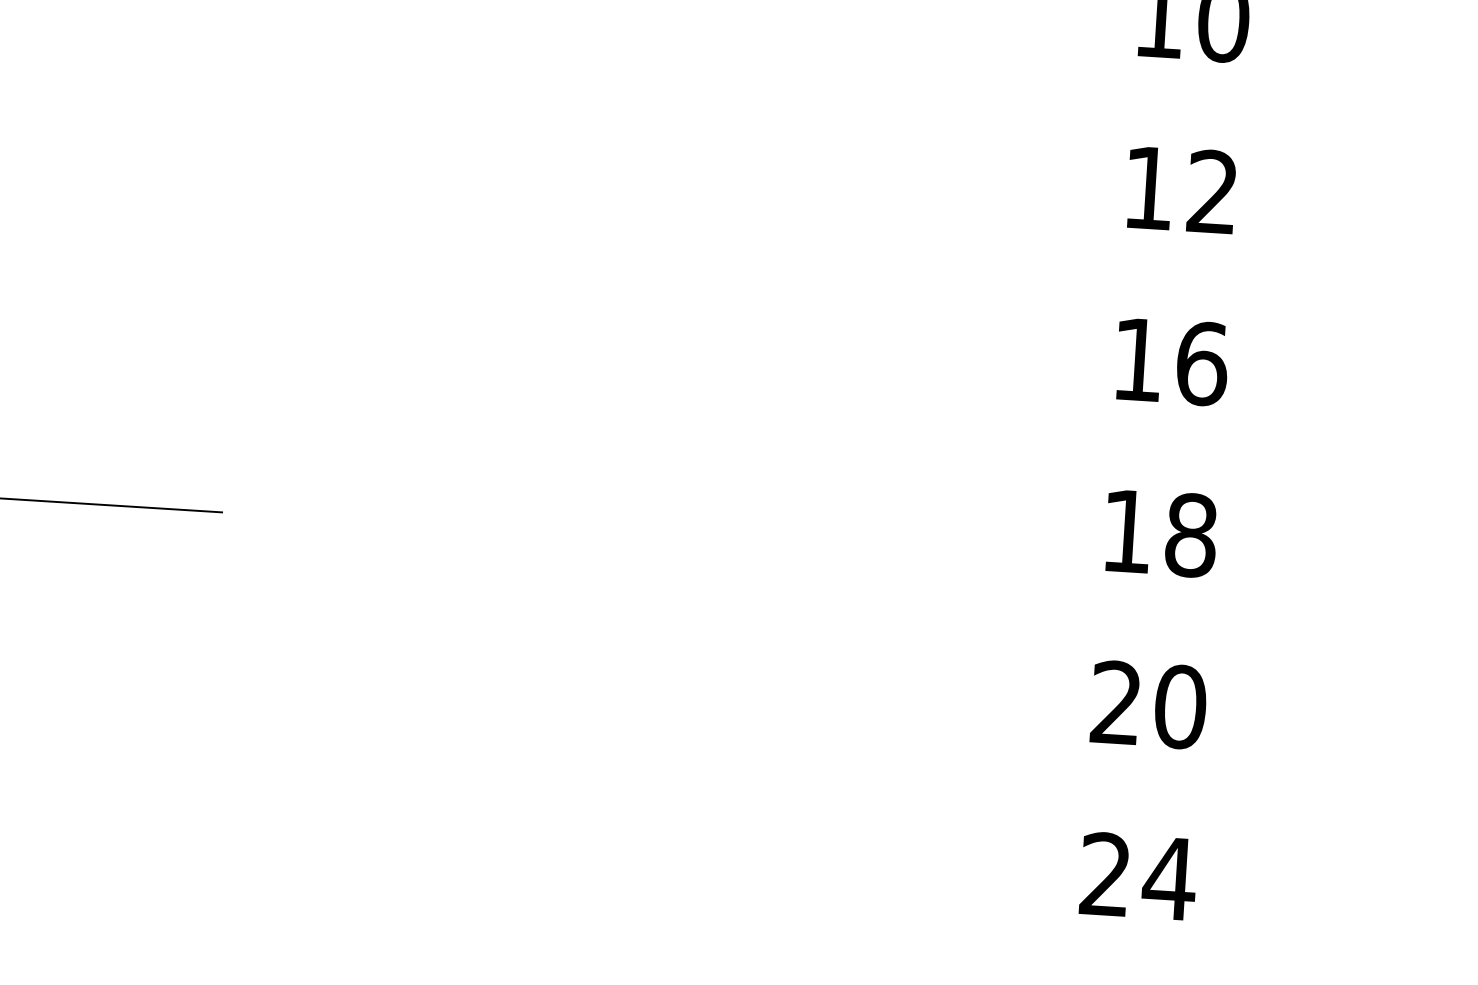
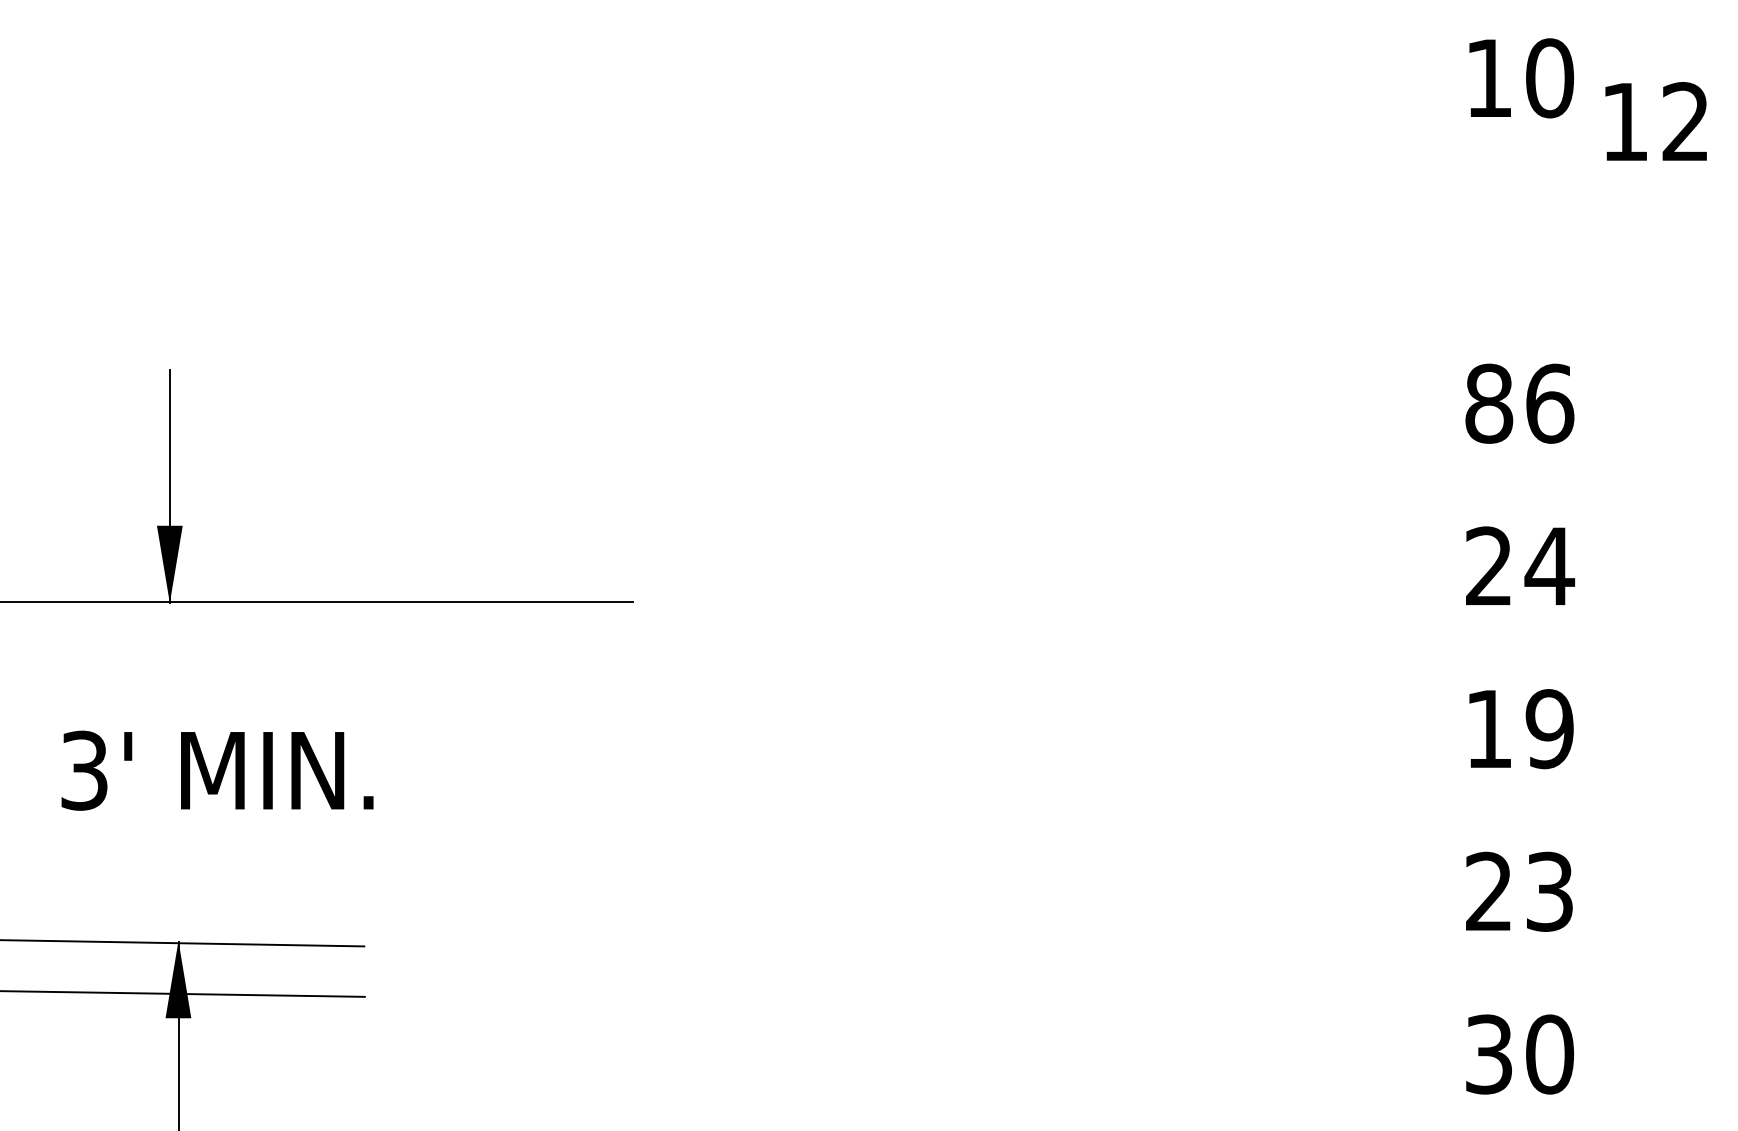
text: (1180, 189) -> (1655, 121), moved
text: (1138, 359) -> (1489, 403), 16 -> 86
text: (1160, 533) -> (1520, 566), 18 -> 24
text: (1149, 705) -> (1520, 729), 20 -> 19
text: (1169, 878) -> (1549, 891), 24 -> 23

